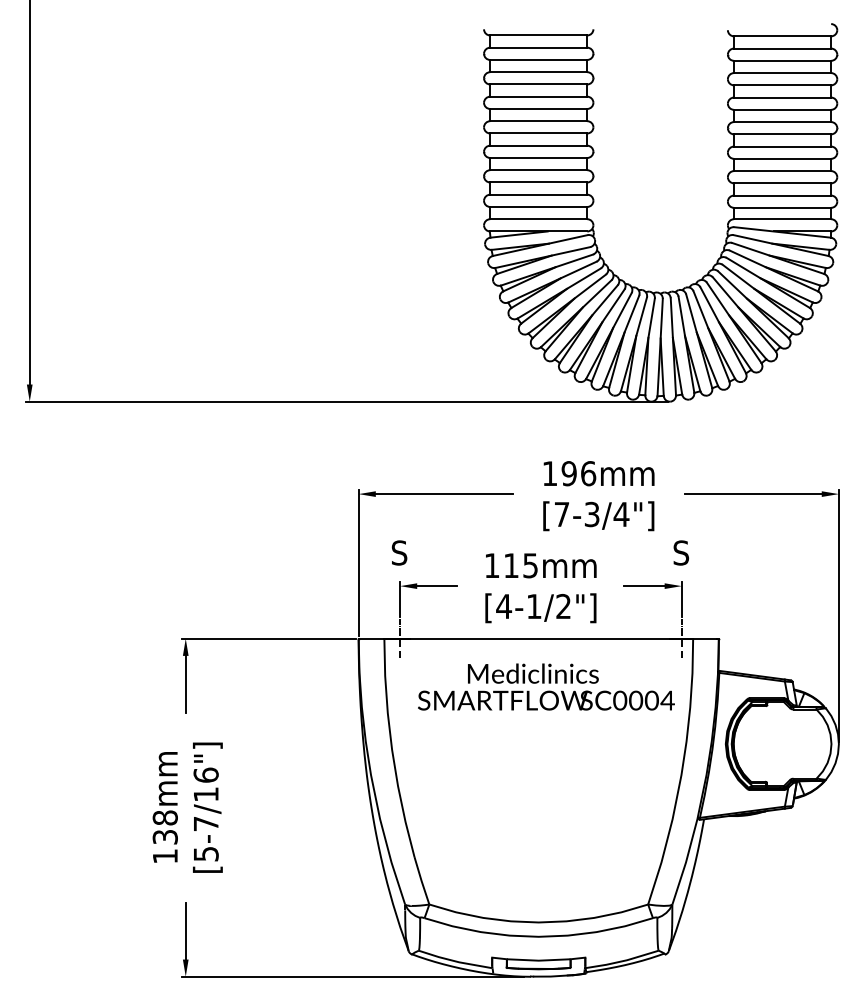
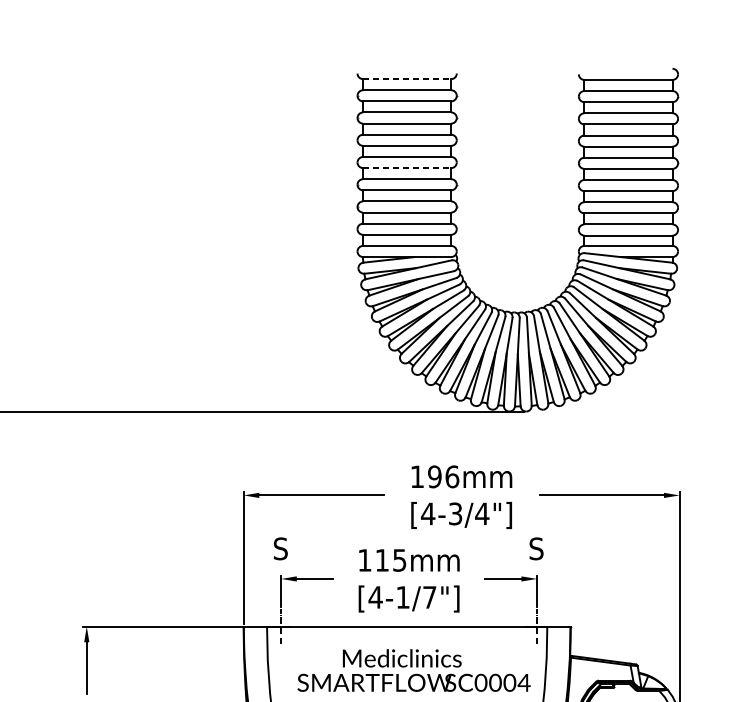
line: (538, 35) -> (406, 79), solid -> dashed
line: (538, 133) -> (406, 168), solid -> dashed
text: (561, 514) -> (427, 513), [7-3/4"] -> [4-3/4"]
text: (563, 605) -> (429, 596), [4-1/2"] -> [4-1/7"]

